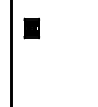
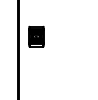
part: (31, 28) -> (36, 36), moved

